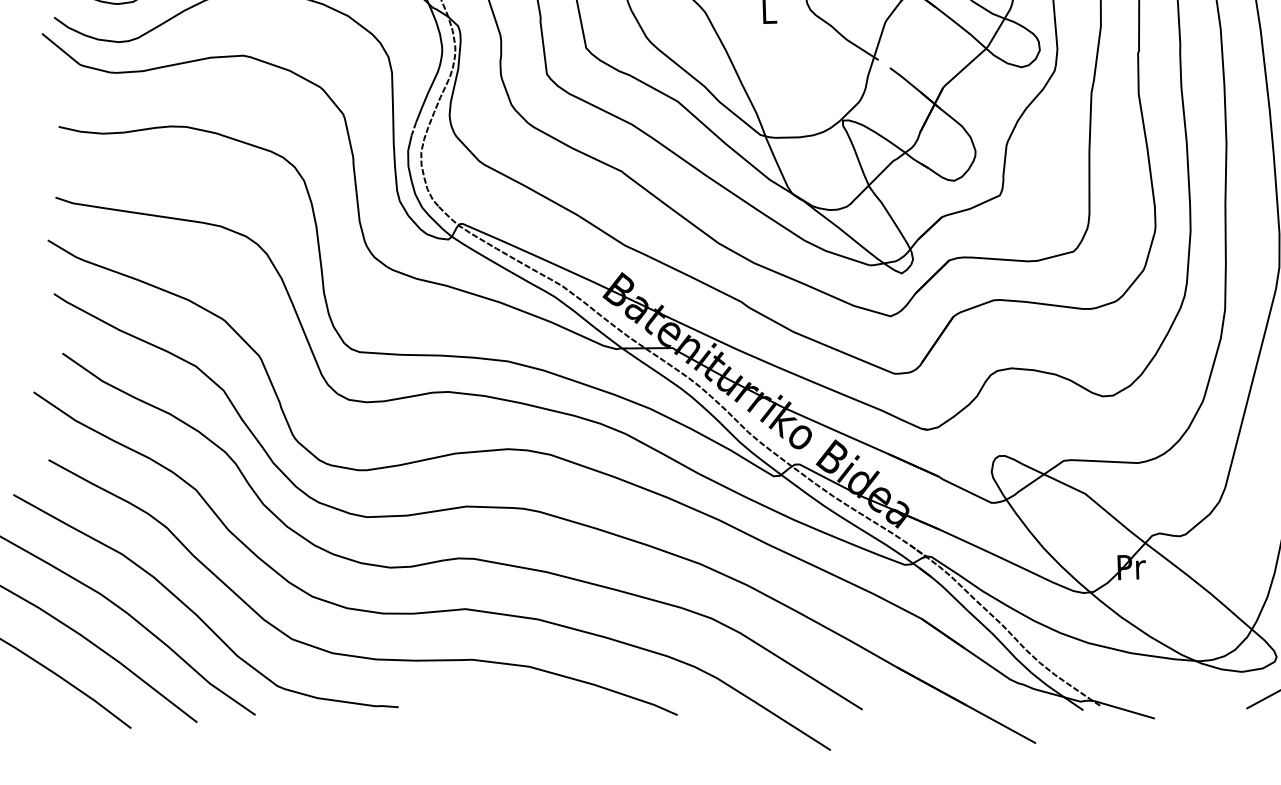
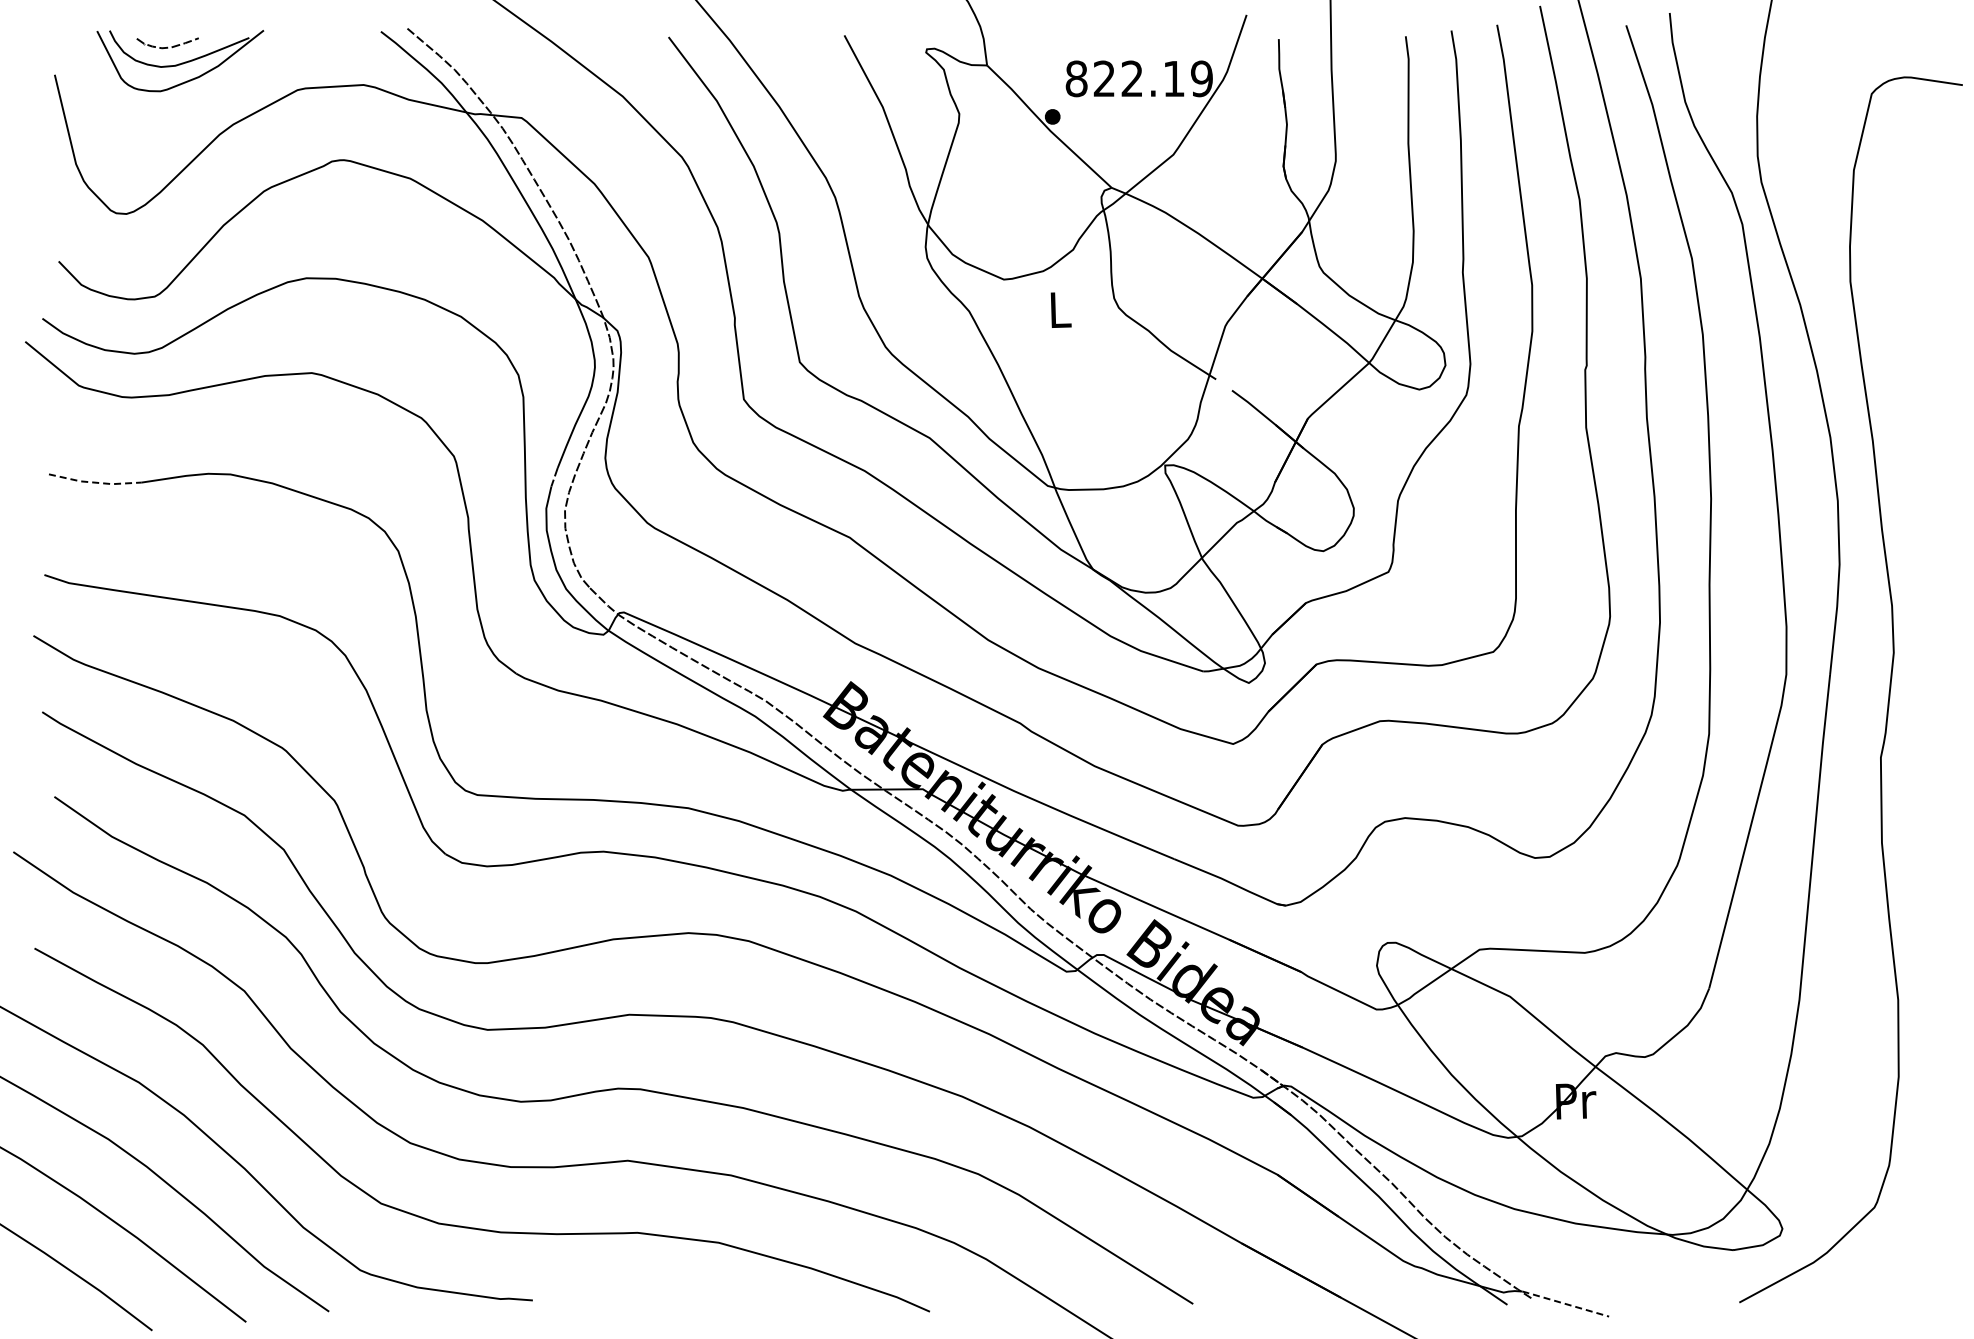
line: (91, 132) -> (95, 482), solid -> dashed
line: (1124, 709) -> (1565, 1303), solid -> dashed

